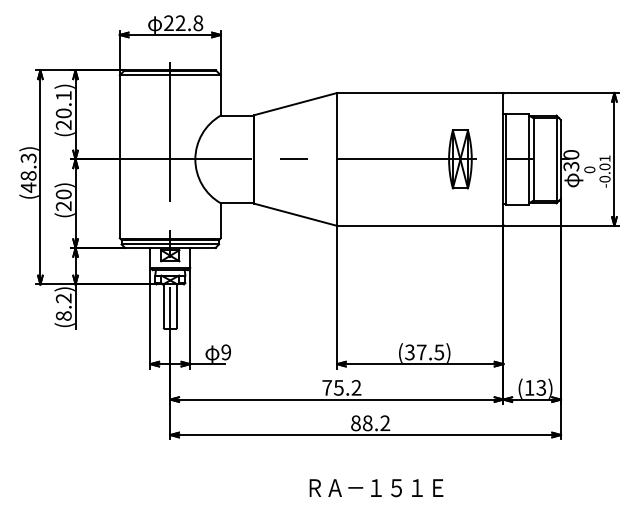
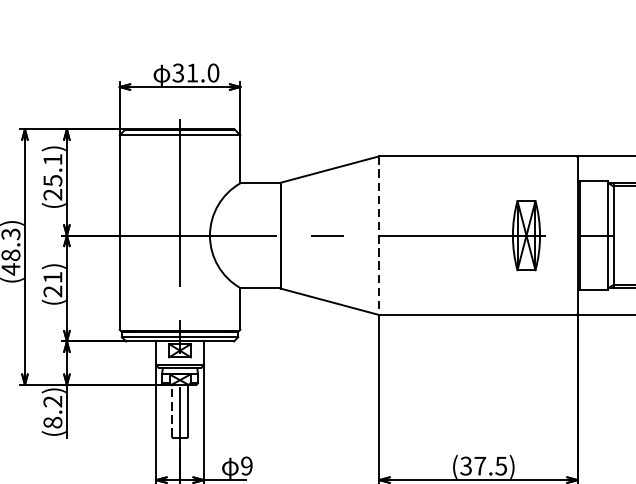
text: (183, 23) -> (195, 73), 22.8 -> 31.0
text: (63, 113) -> (52, 180), (20.1) -> (25.1)
line: (337, 159) -> (379, 235), solid -> dashed
text: (63, 194) -> (52, 277), (20) -> (21)
line: (163, 306) -> (171, 411), solid -> dashed

